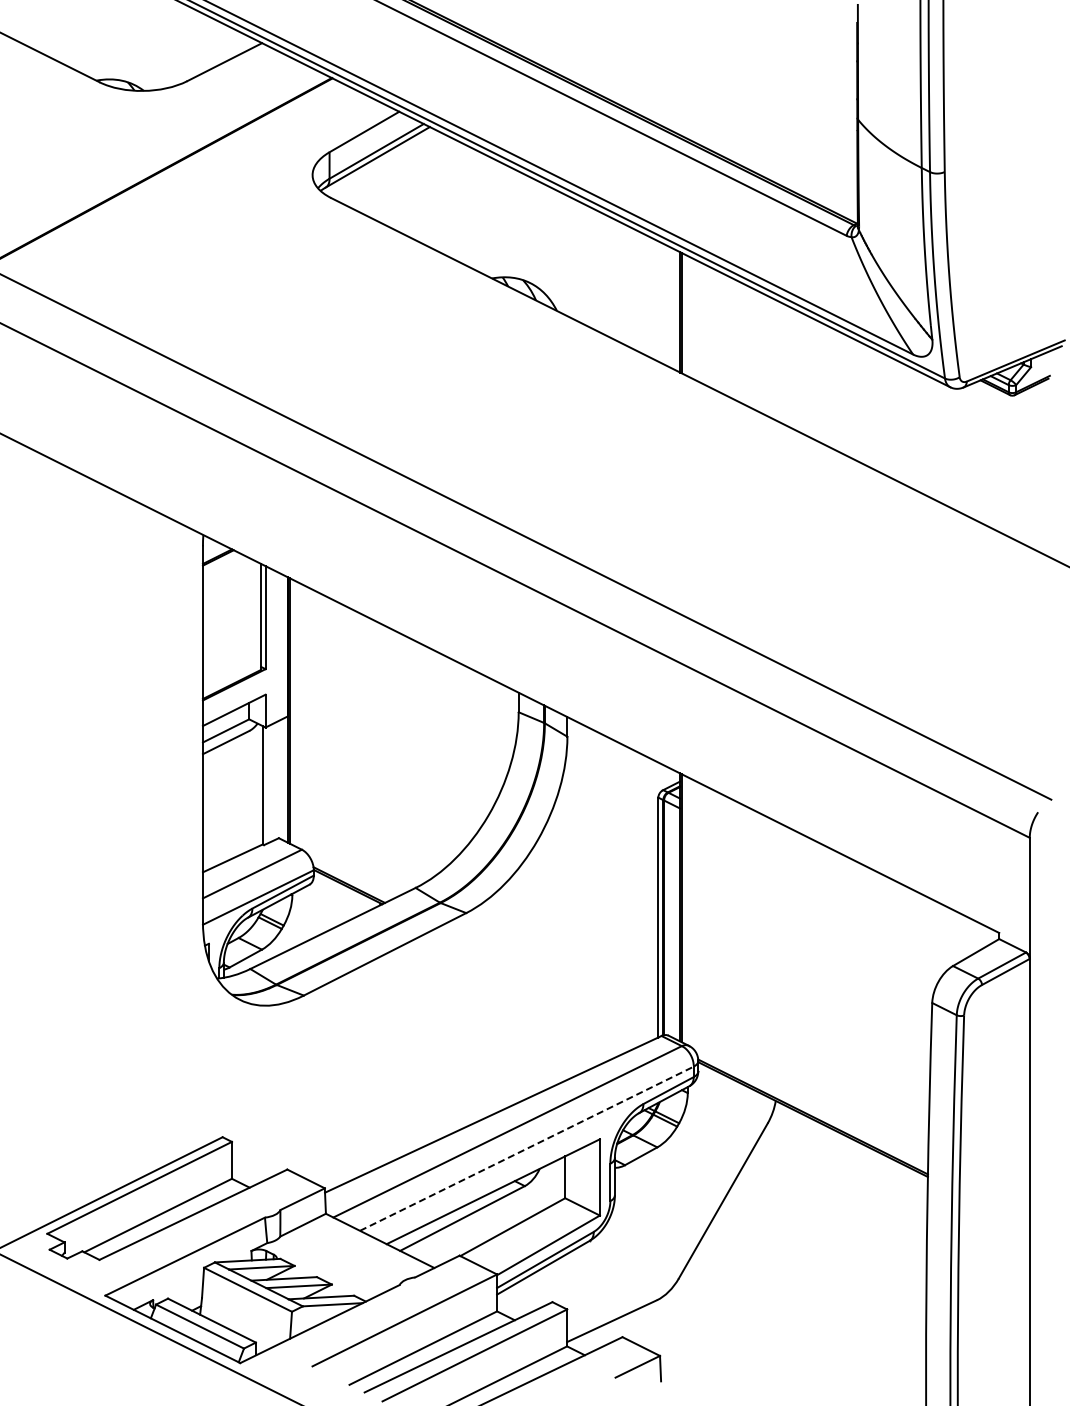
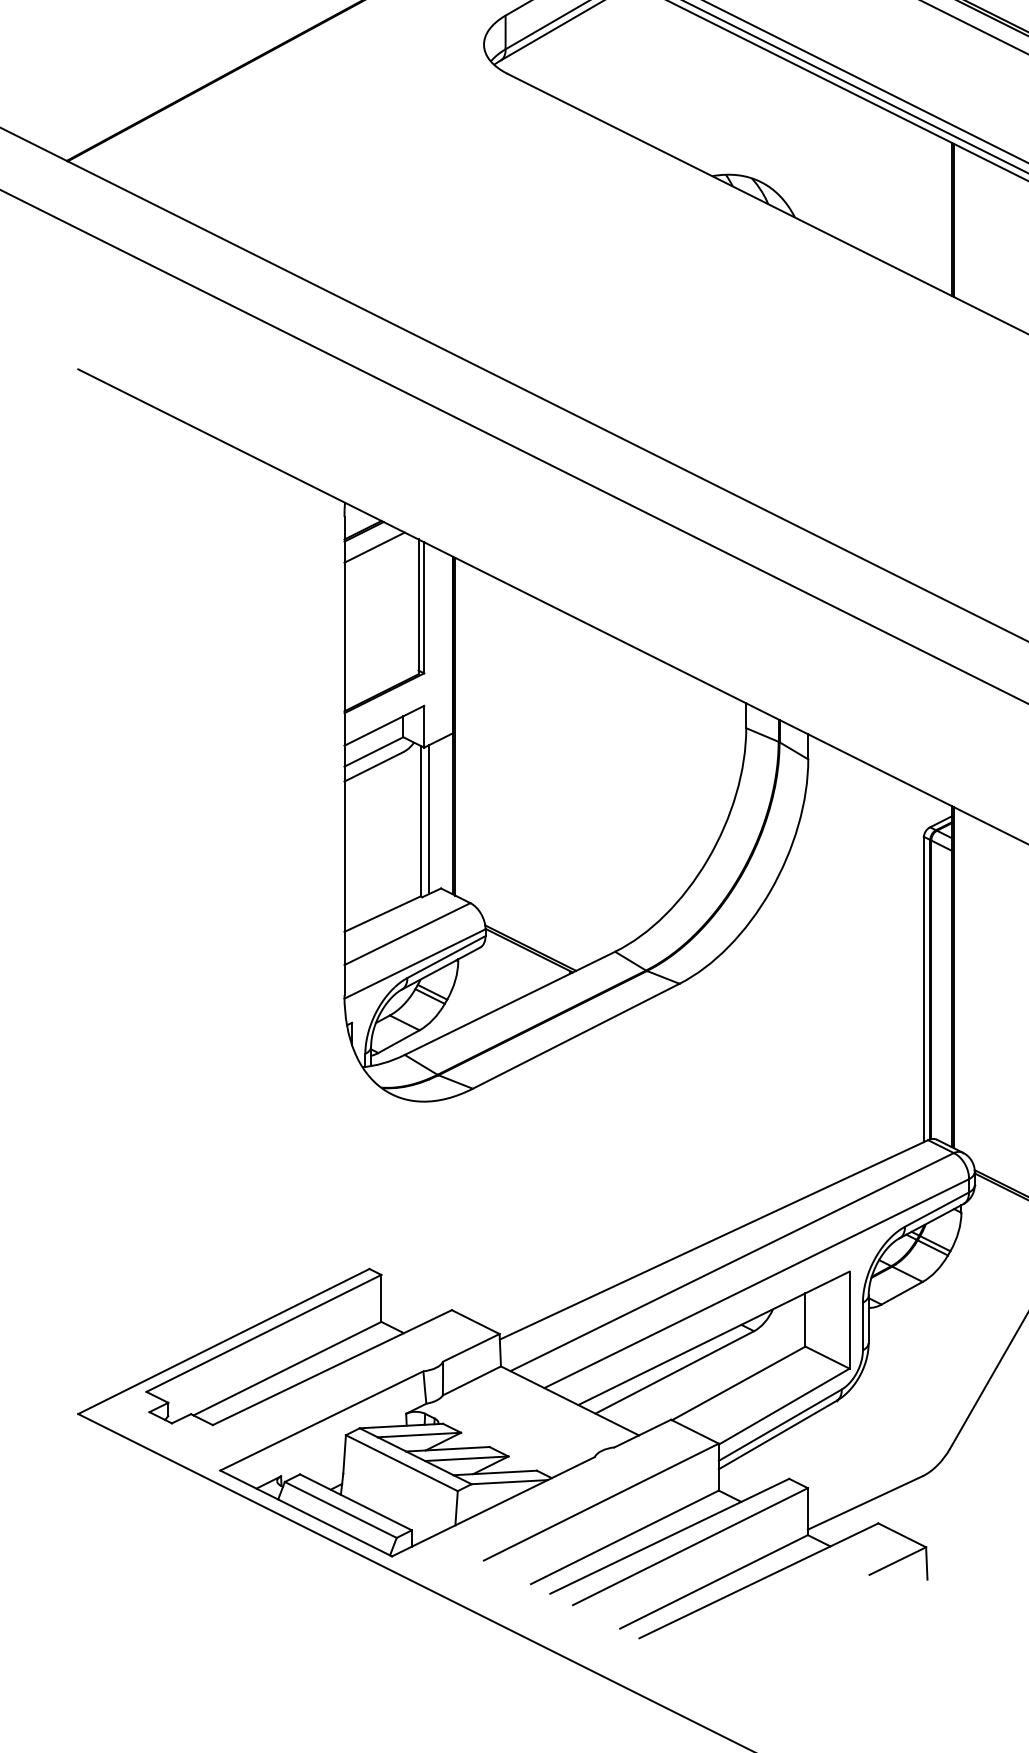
line: (226, 570) -> (374, 547), added
line: (269, 783) -> (429, 818), added
line: (526, 1148) -> (756, 1283), dashed -> solid

